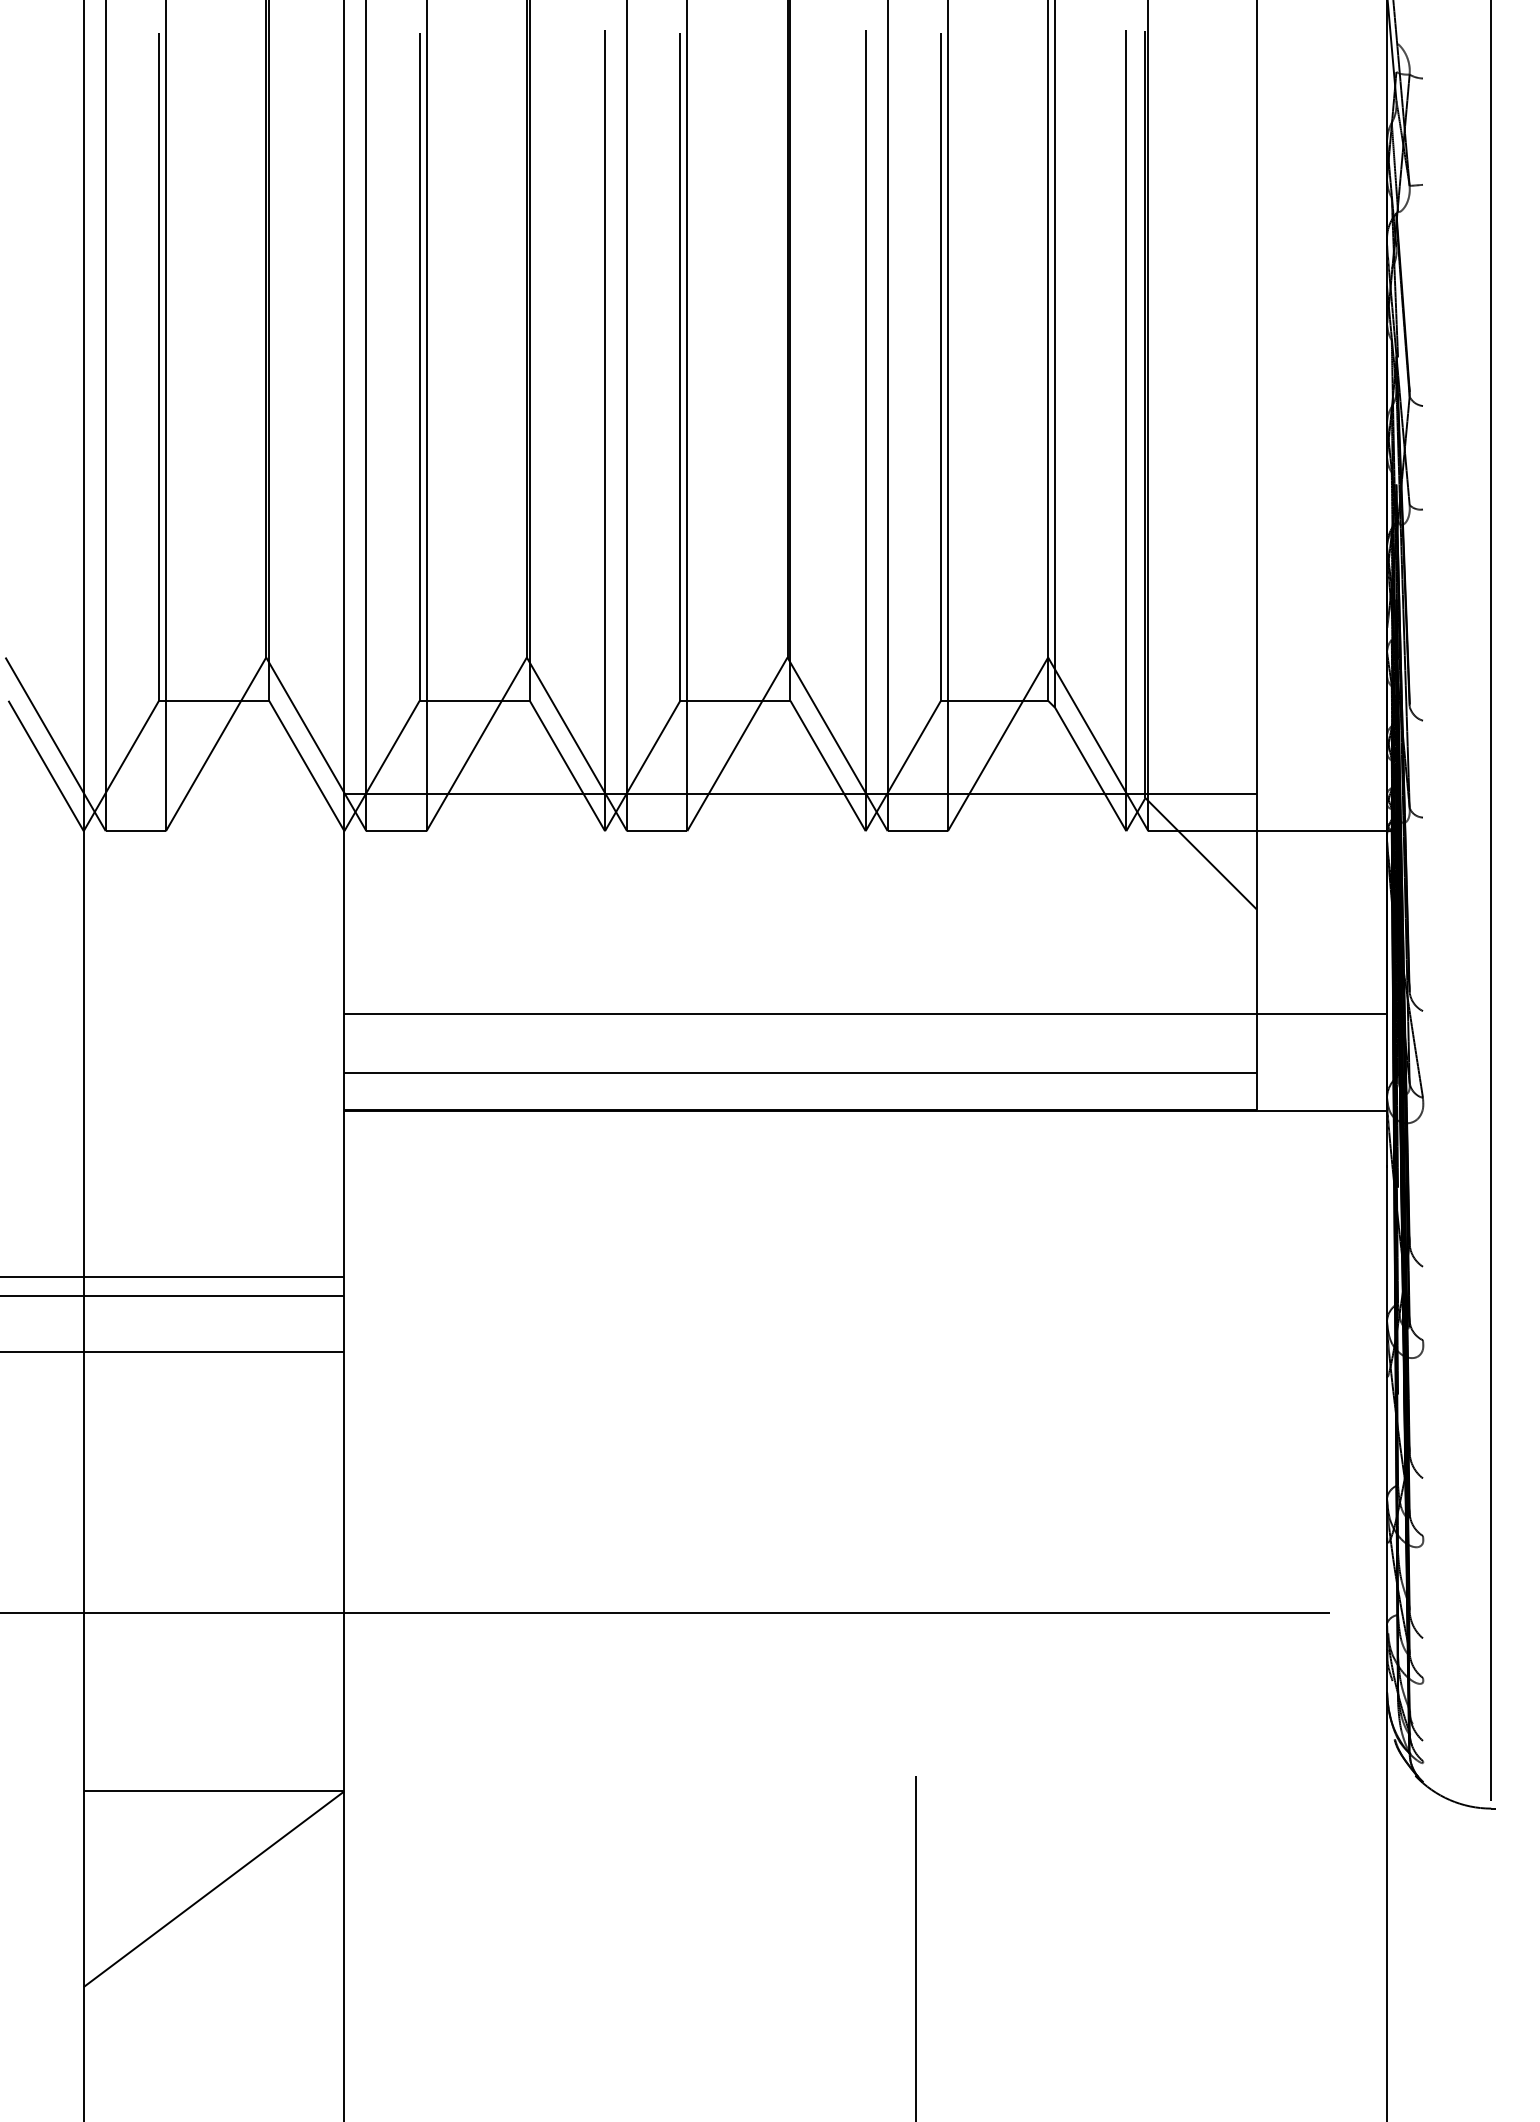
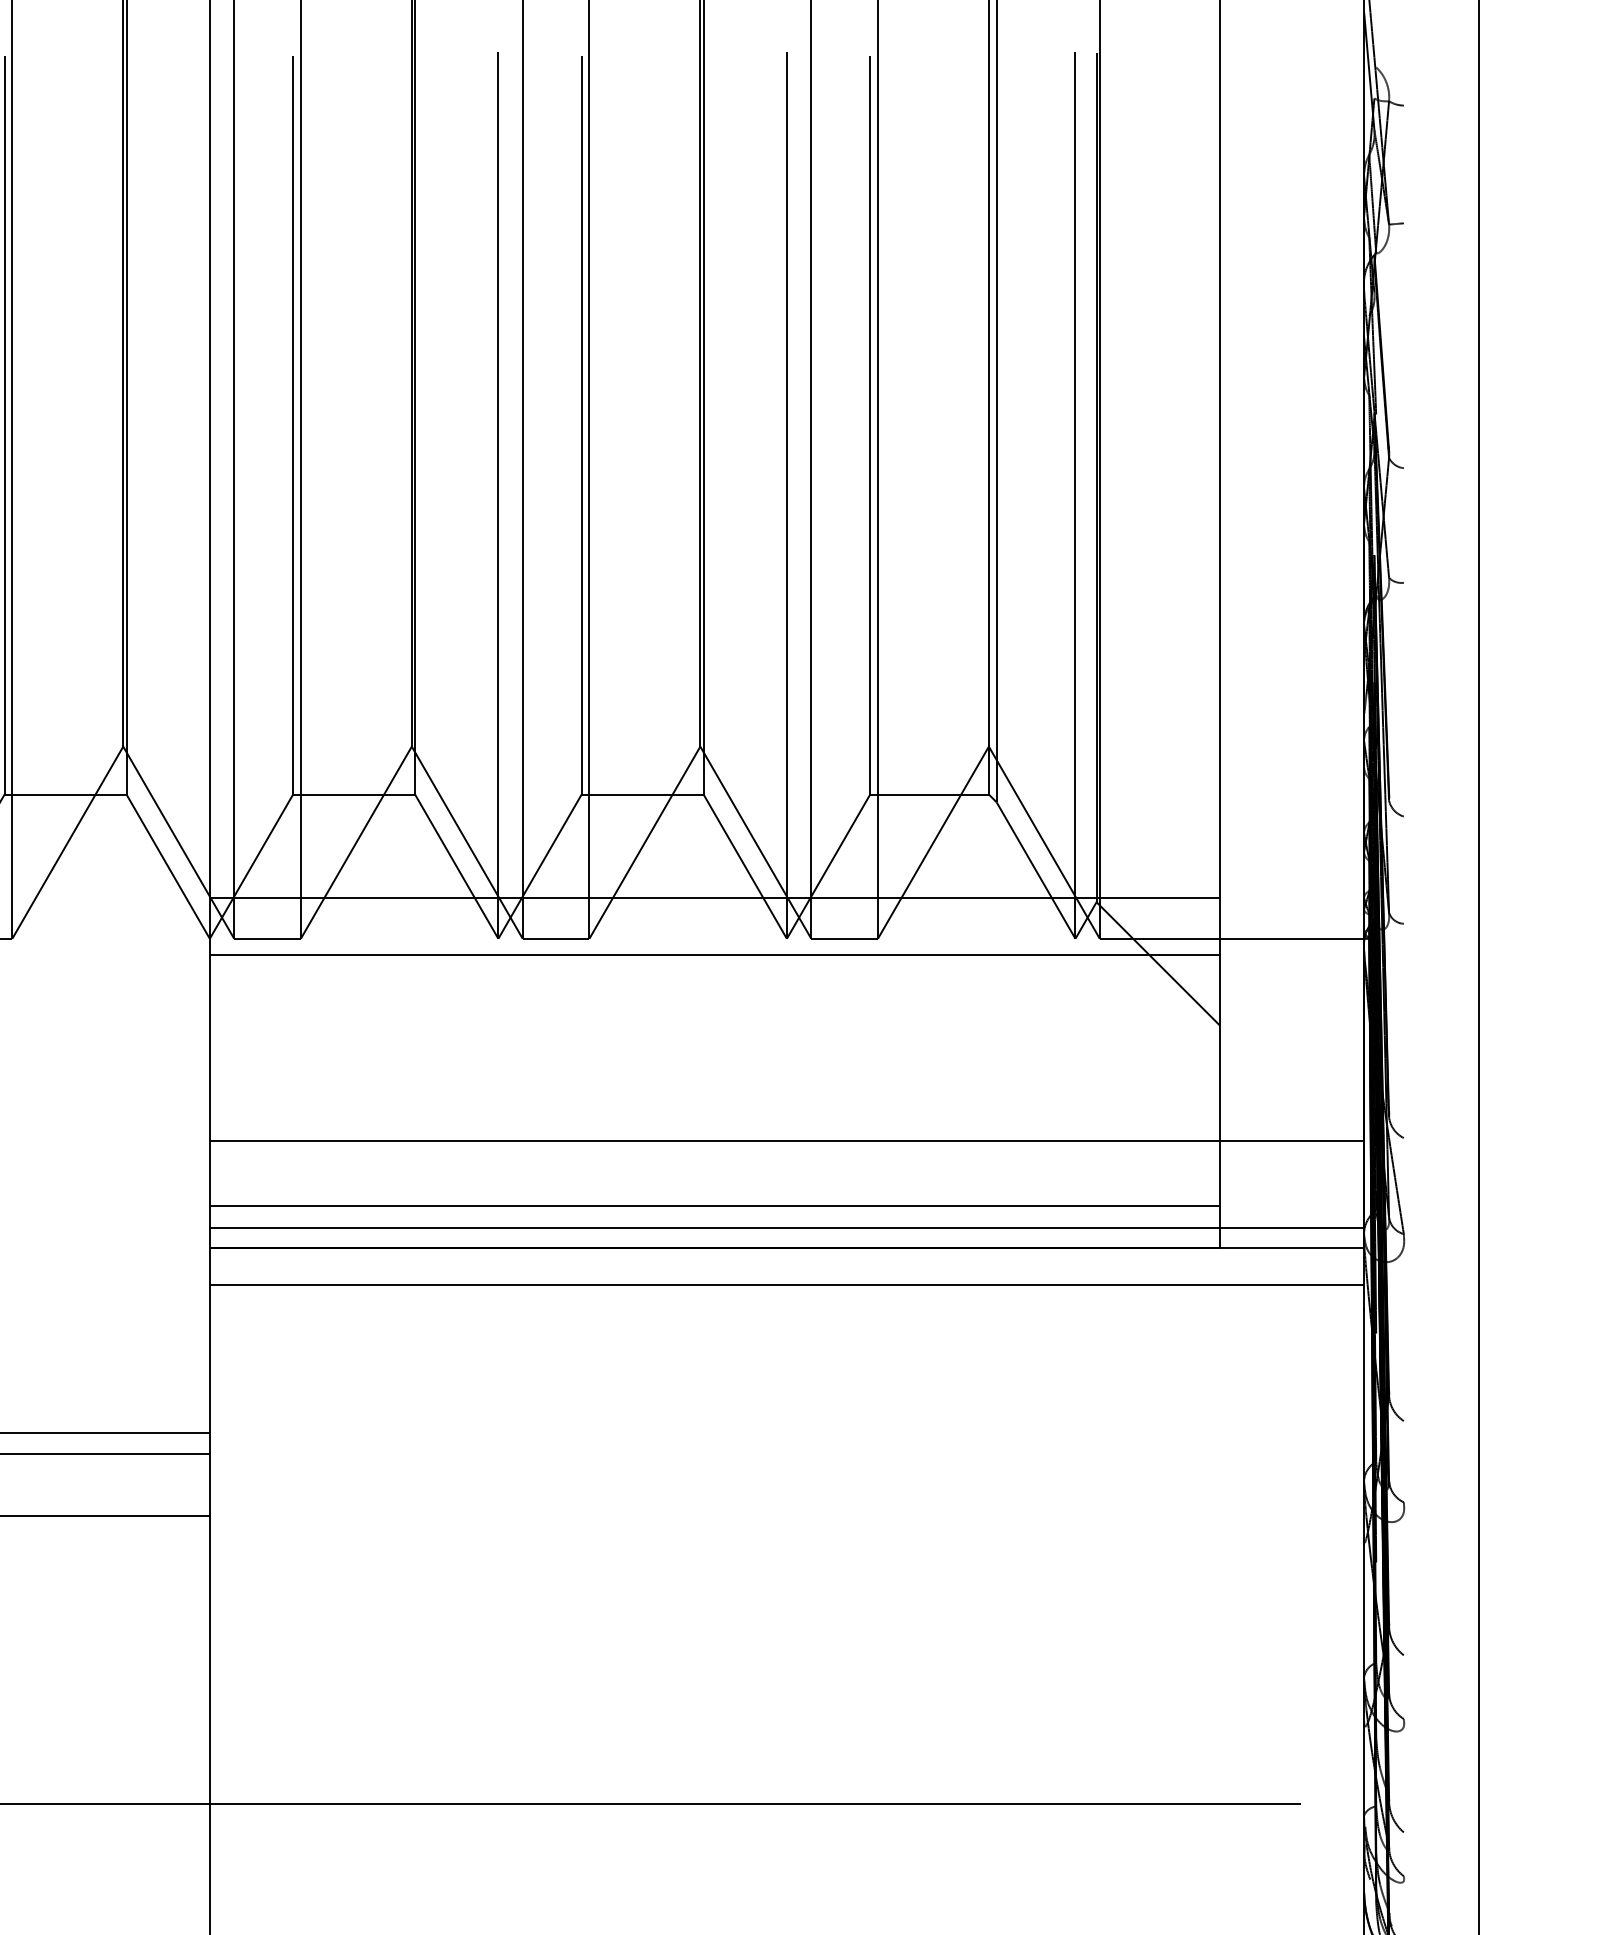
line: (800, 845) -> (714, 954), added
line: (865, 1092) -> (786, 1228), added
line: (865, 1143) -> (786, 1284), added

